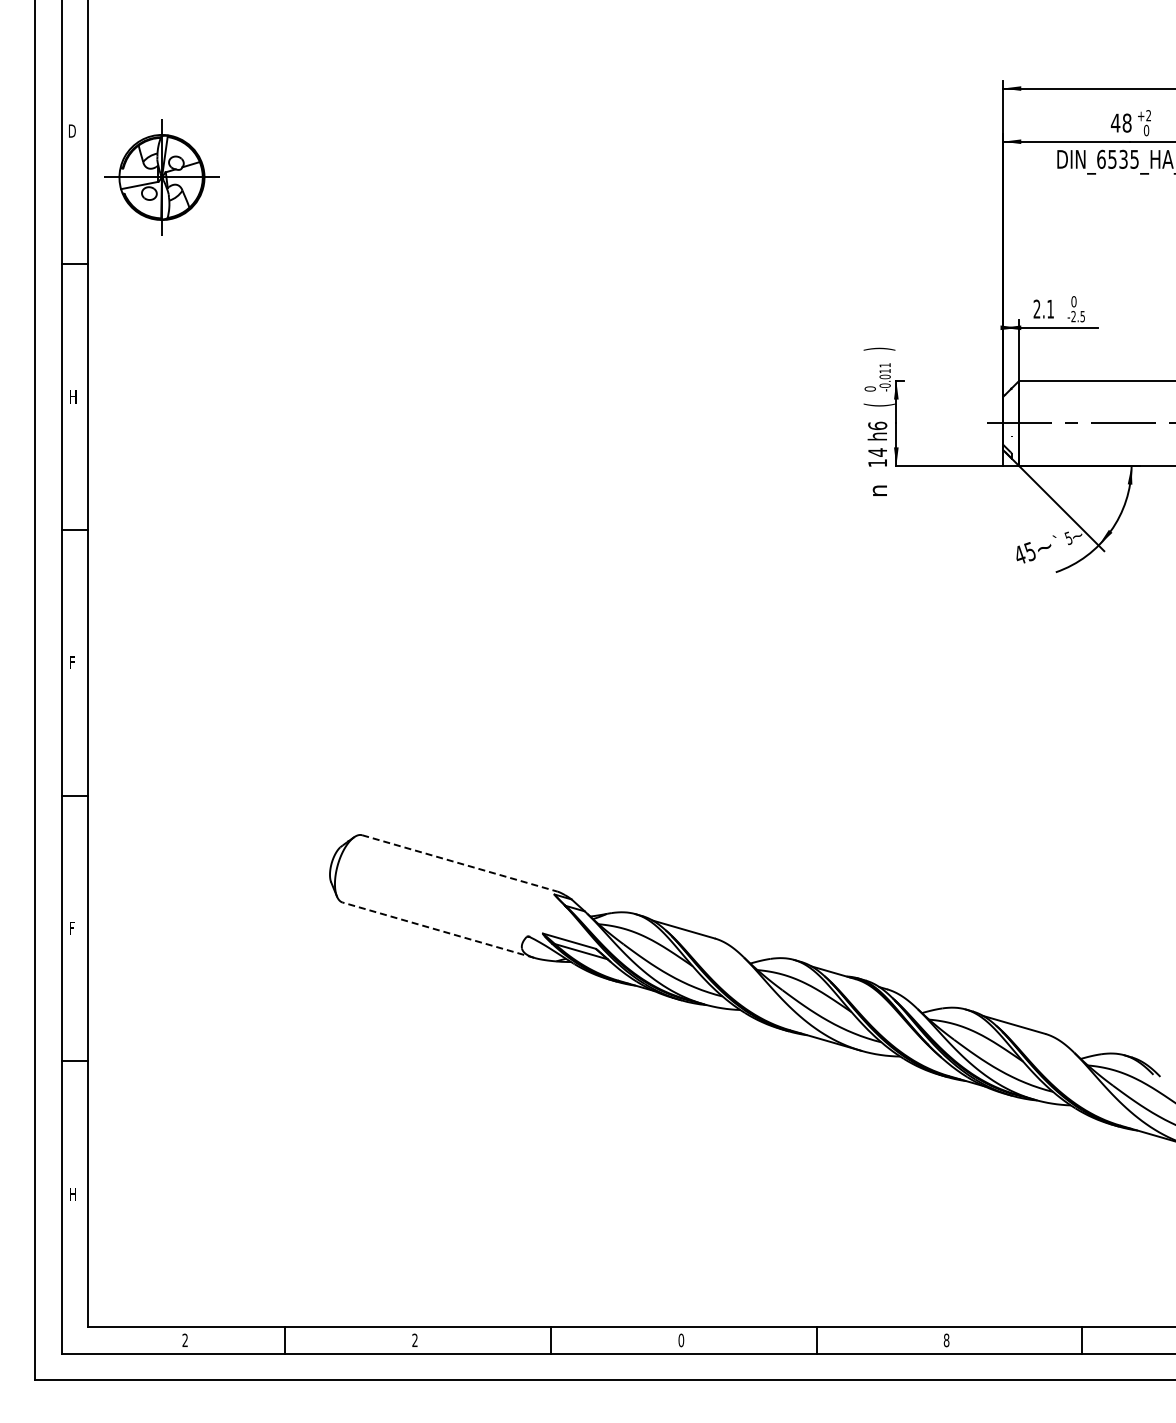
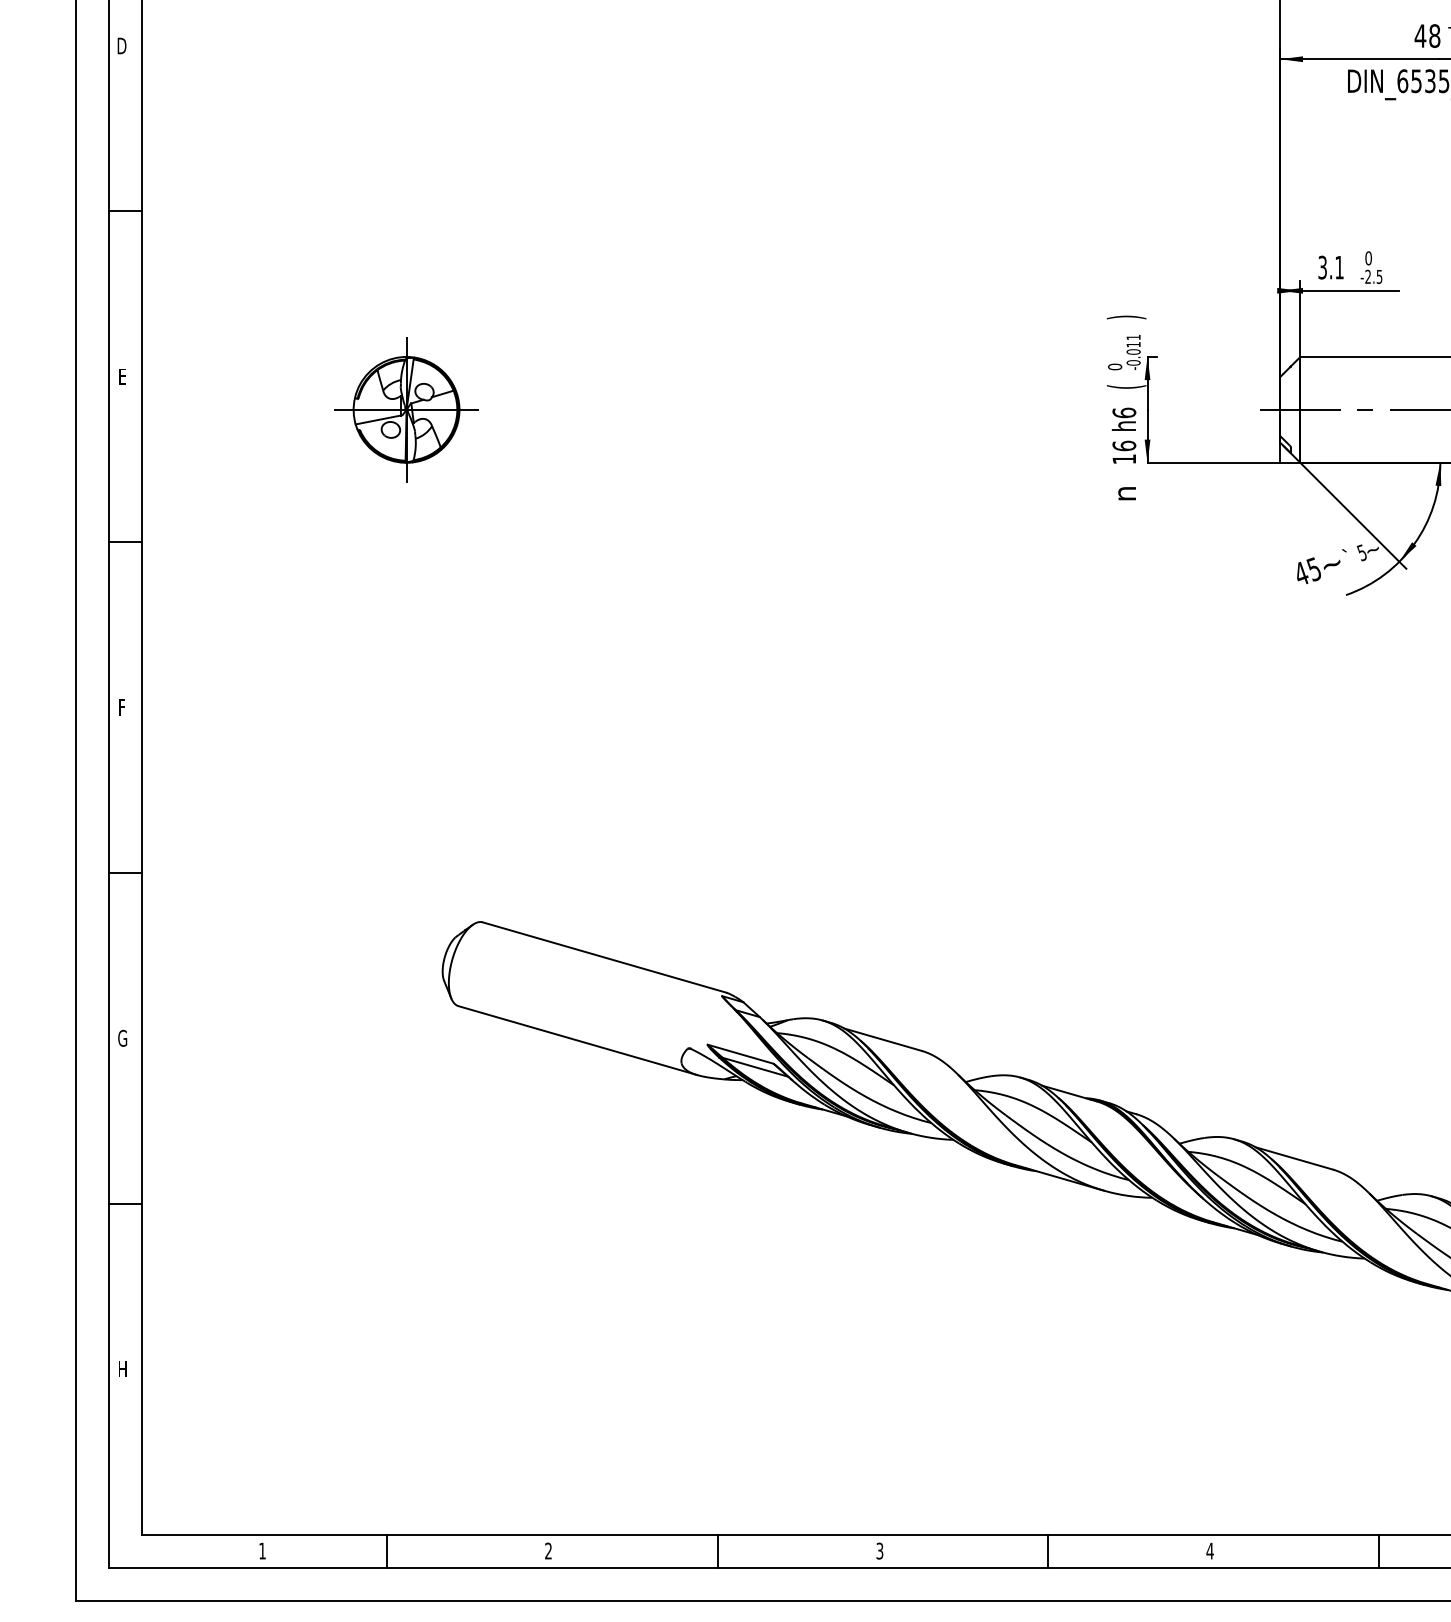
part: (161, 177) -> (405, 409), moved
text: (1036, 309) -> (1321, 268), 2.1 -> 3.1
text: (73, 396) -> (123, 376), H -> E
text: (877, 452) -> (1124, 445), 14 -> 16
line: (459, 863) -> (603, 957), dashed -> solid
text: (72, 928) -> (122, 1038), F -> G
line: (438, 930) -> (577, 1040), dashed -> solid
text: (184, 1339) -> (261, 1549), 2 -> 1
text: (681, 1340) -> (880, 1551), 0 -> 3
text: (946, 1340) -> (1209, 1551), 8 -> 4

